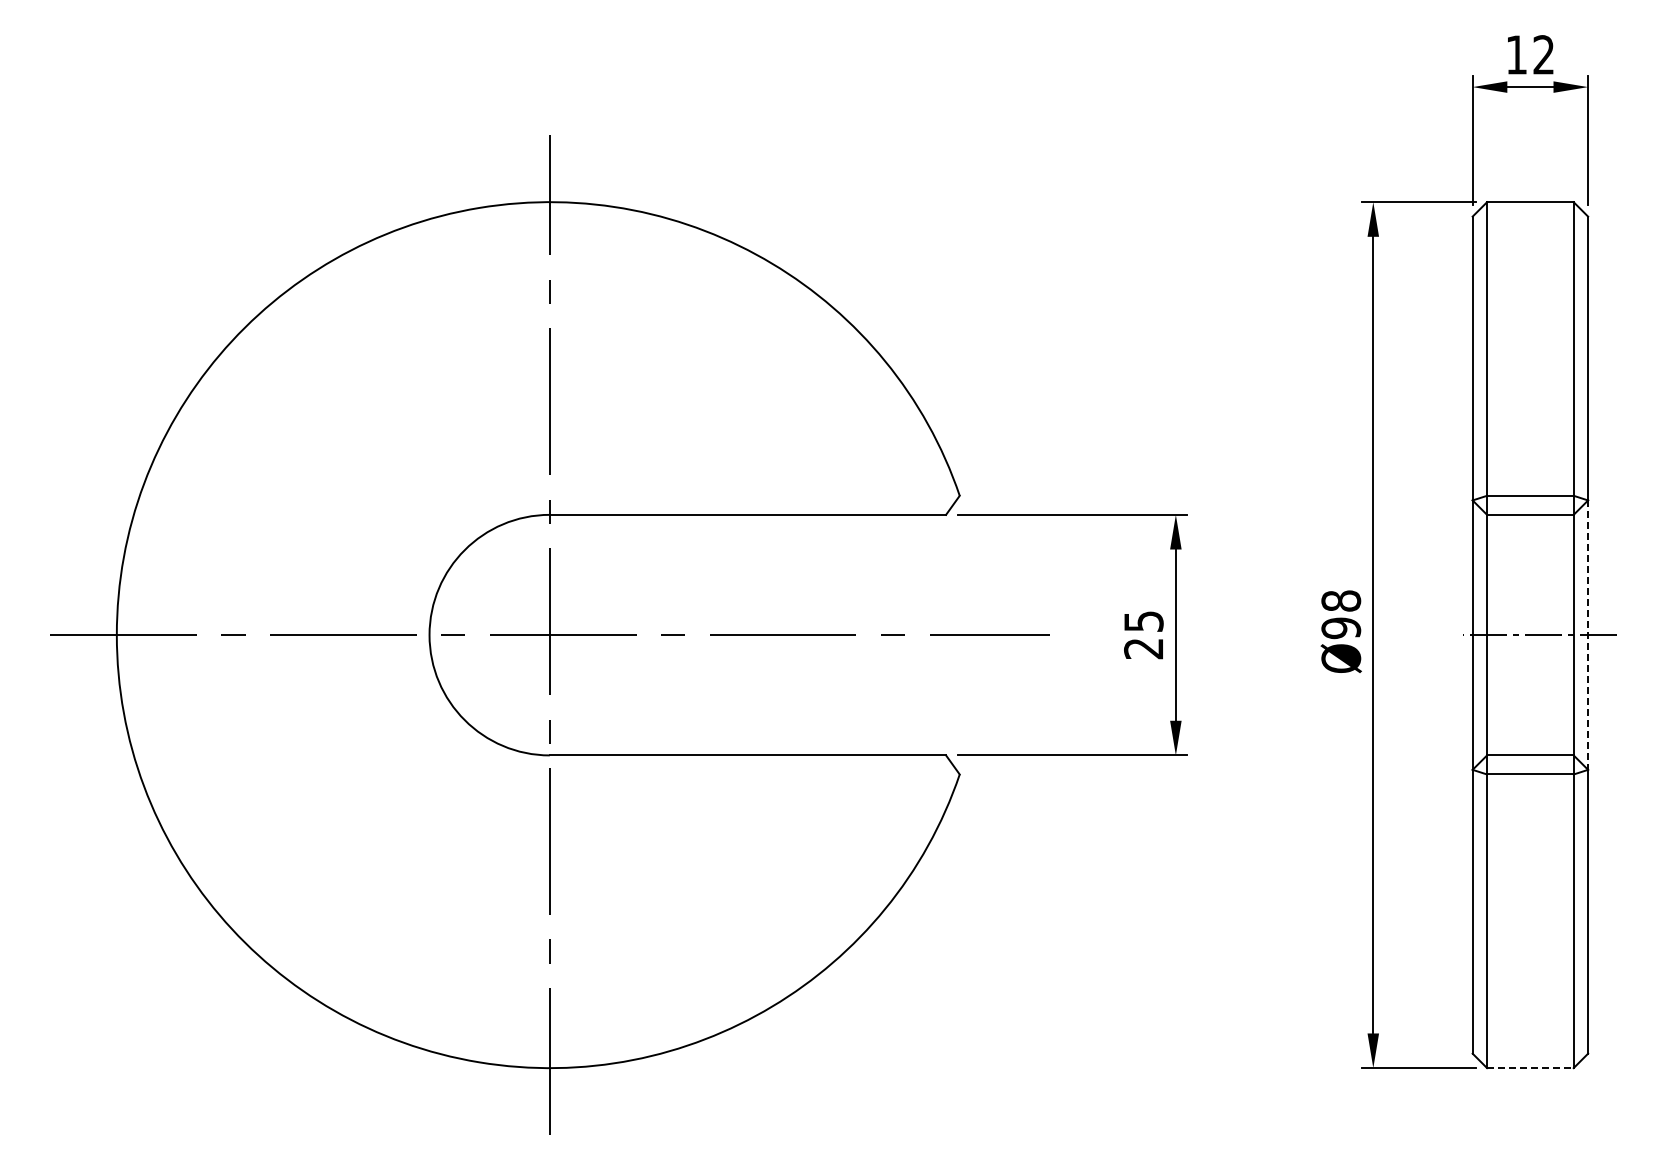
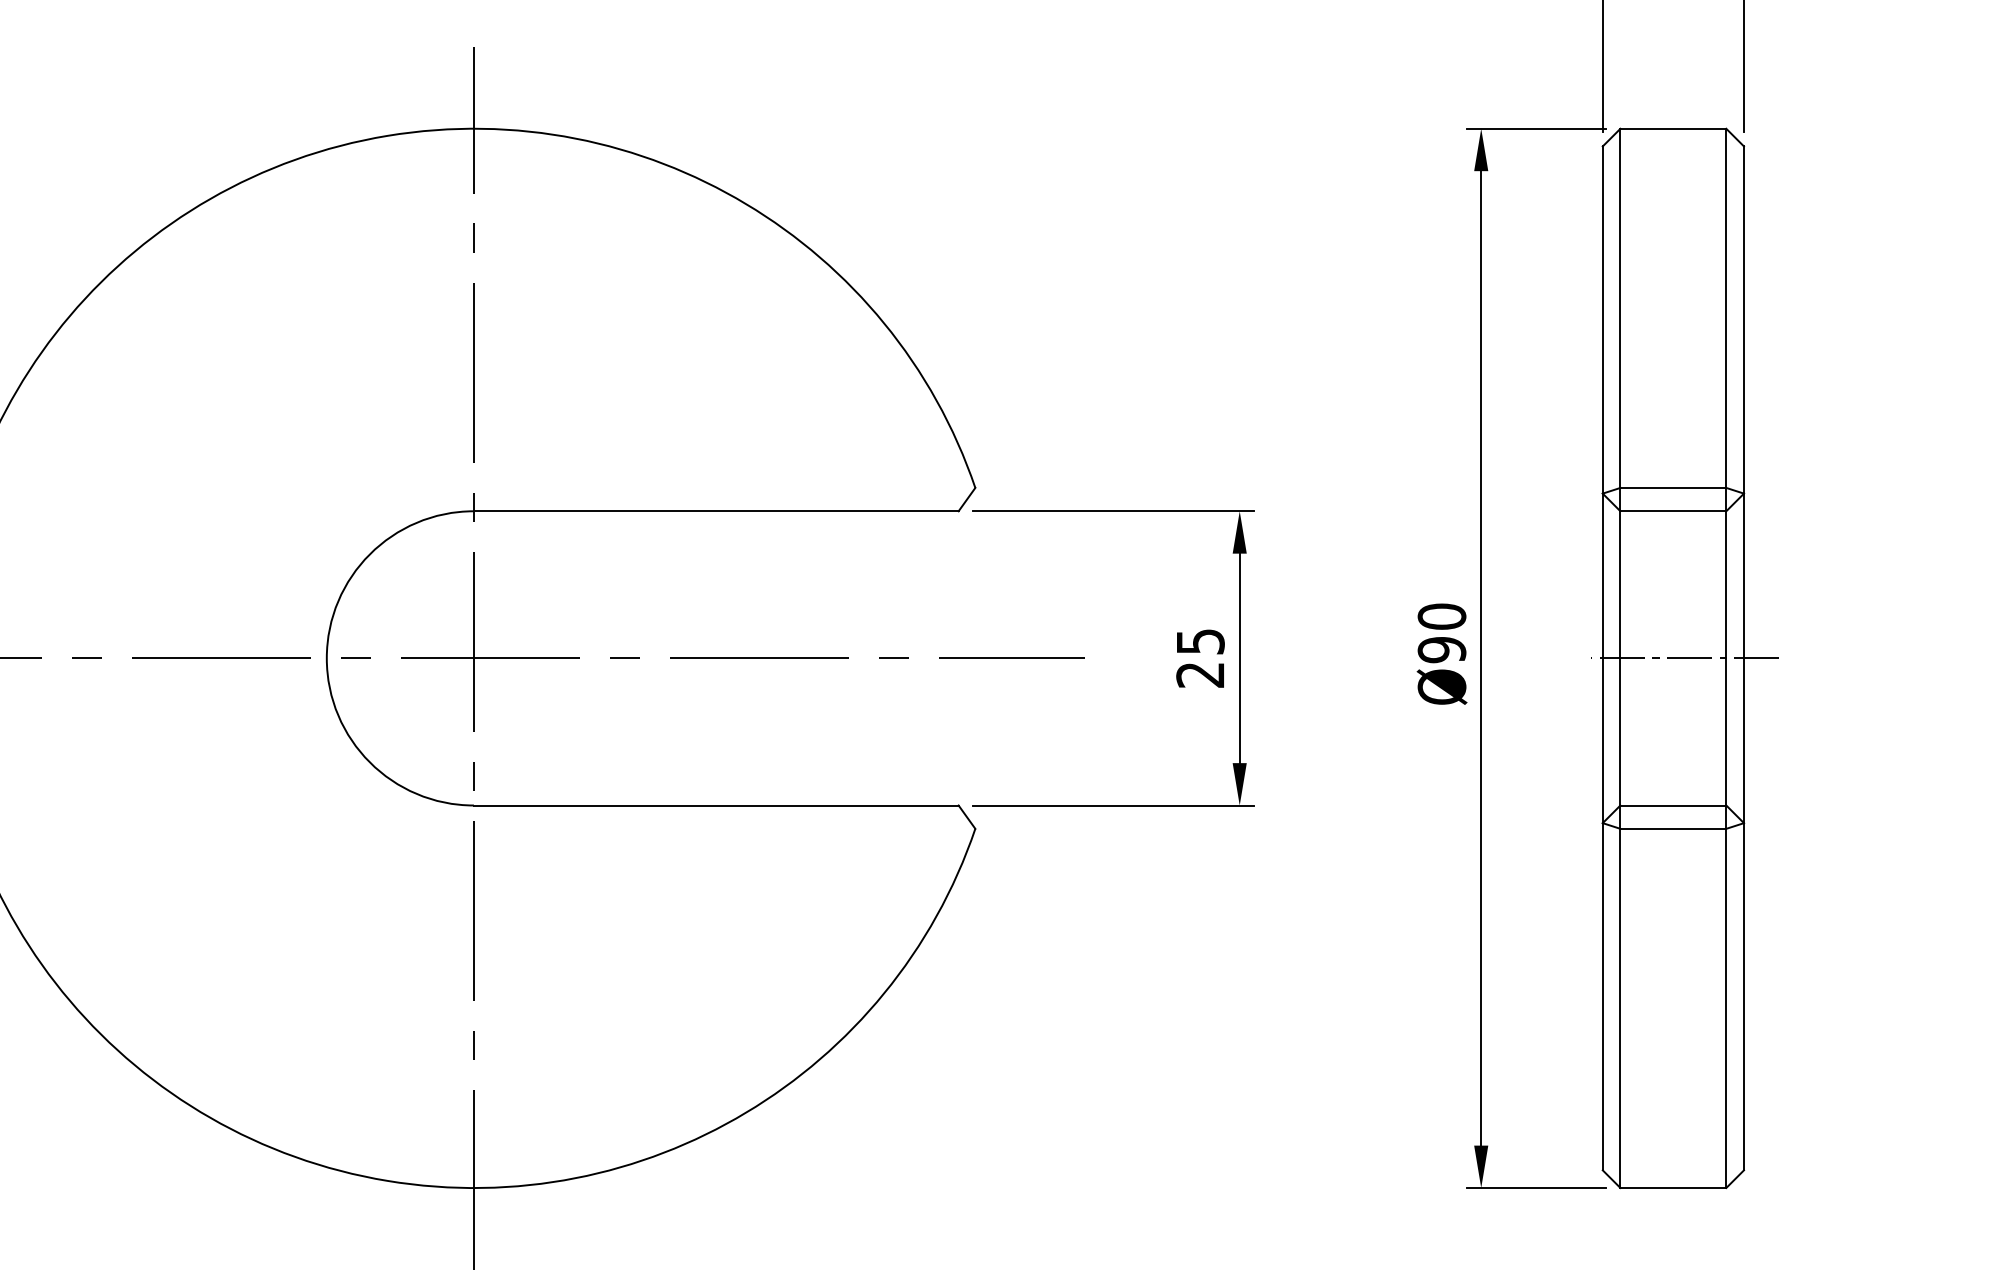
text: (1340, 600) -> (1441, 616), Ø98 -> Ø90
line: (1588, 635) -> (1744, 658), dashed -> solid
line: (1530, 1068) -> (1673, 1188), dashed -> solid

